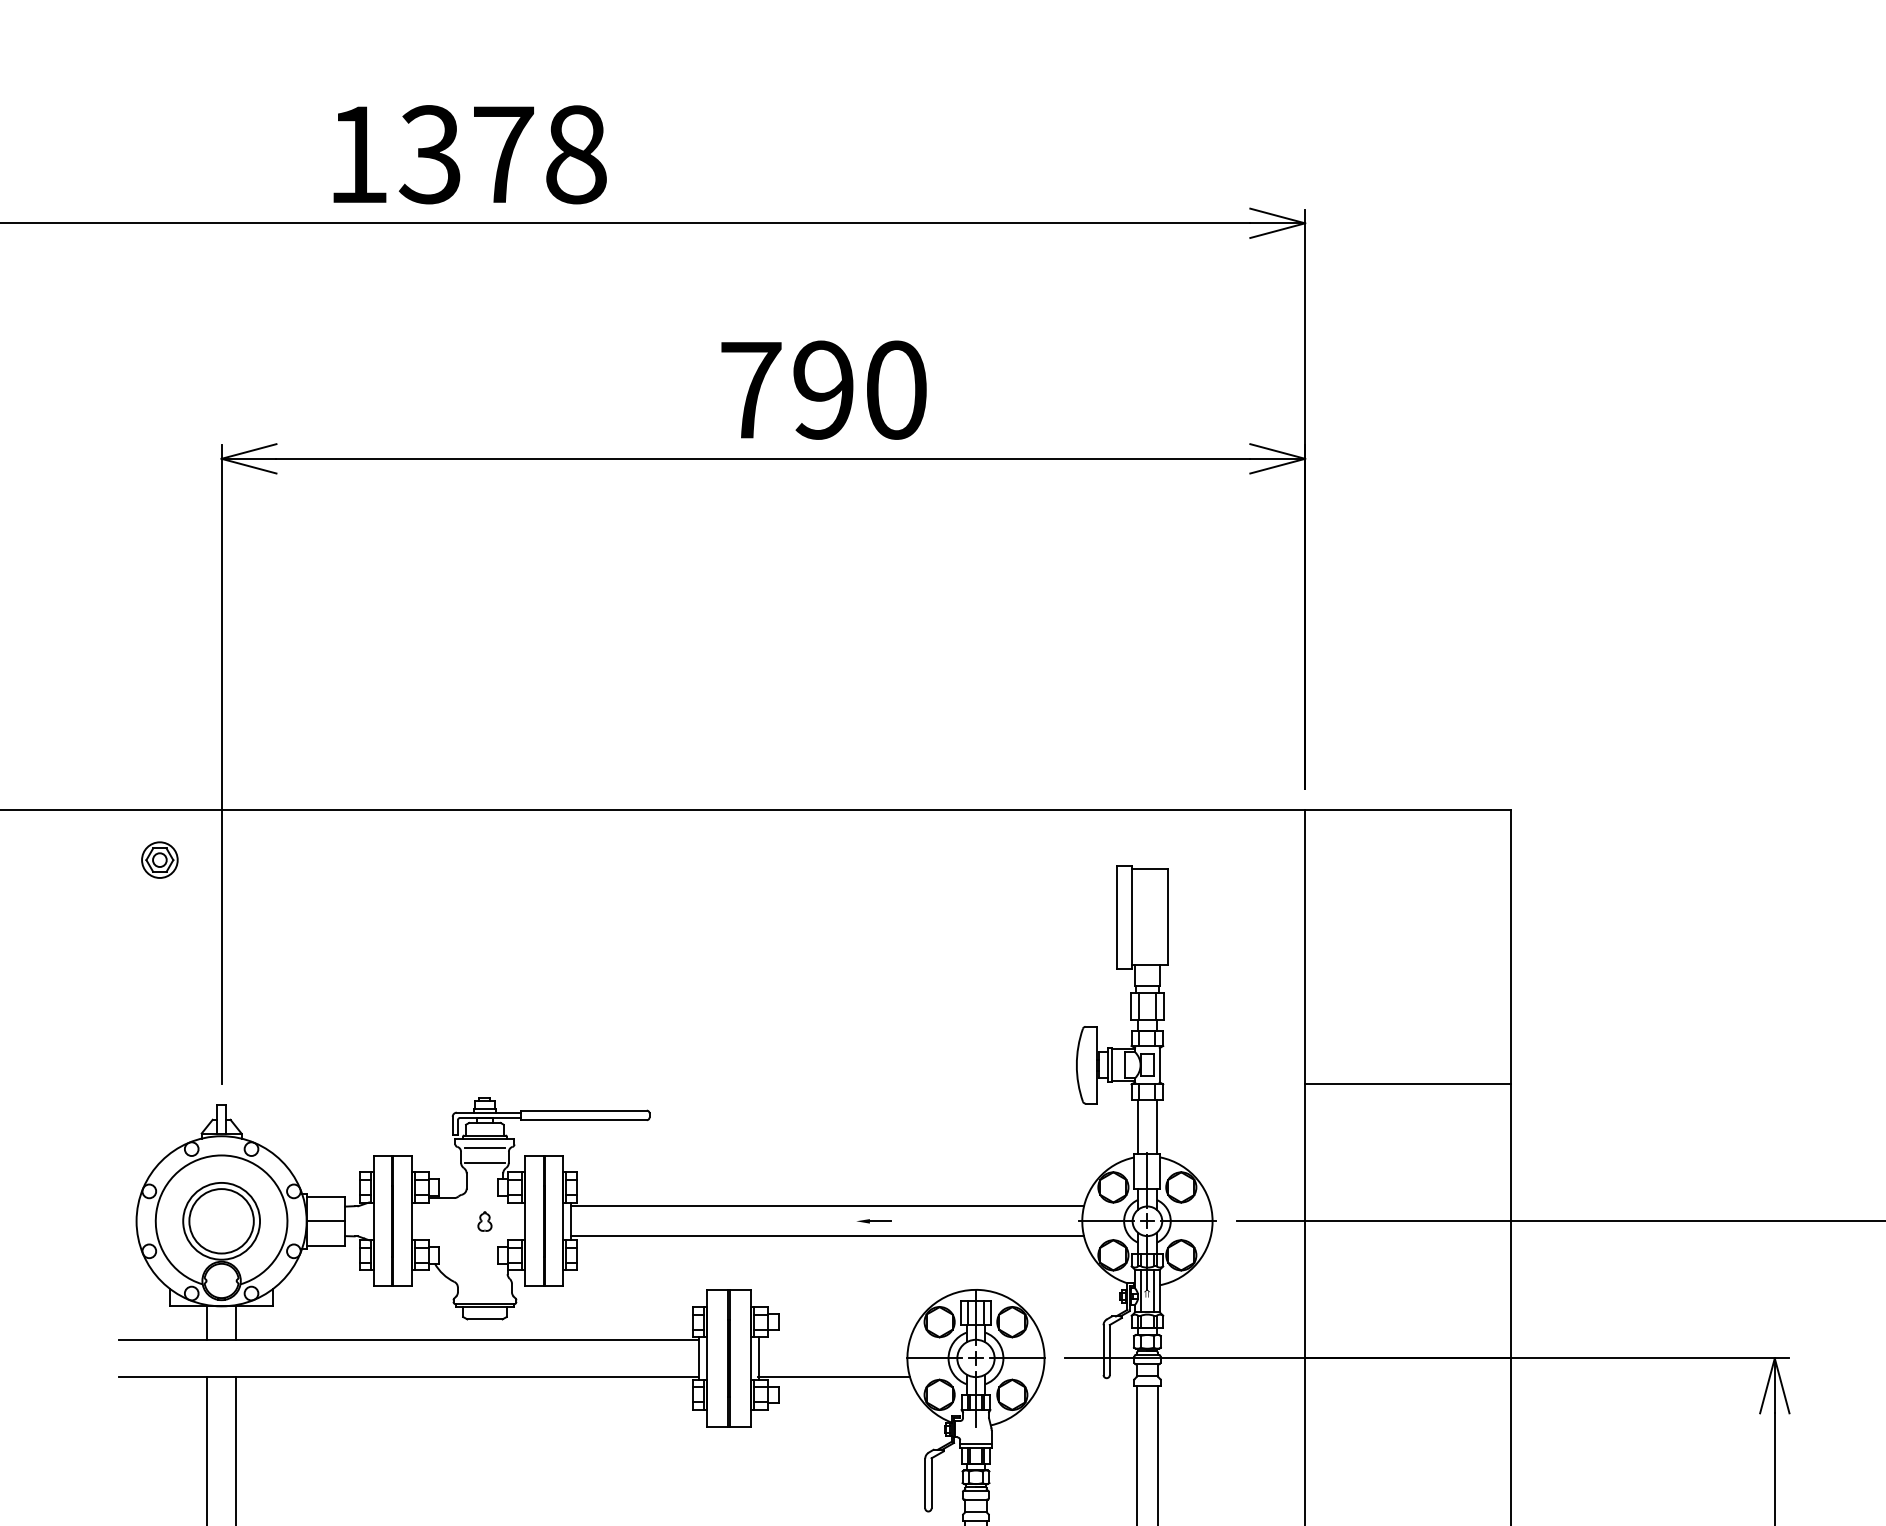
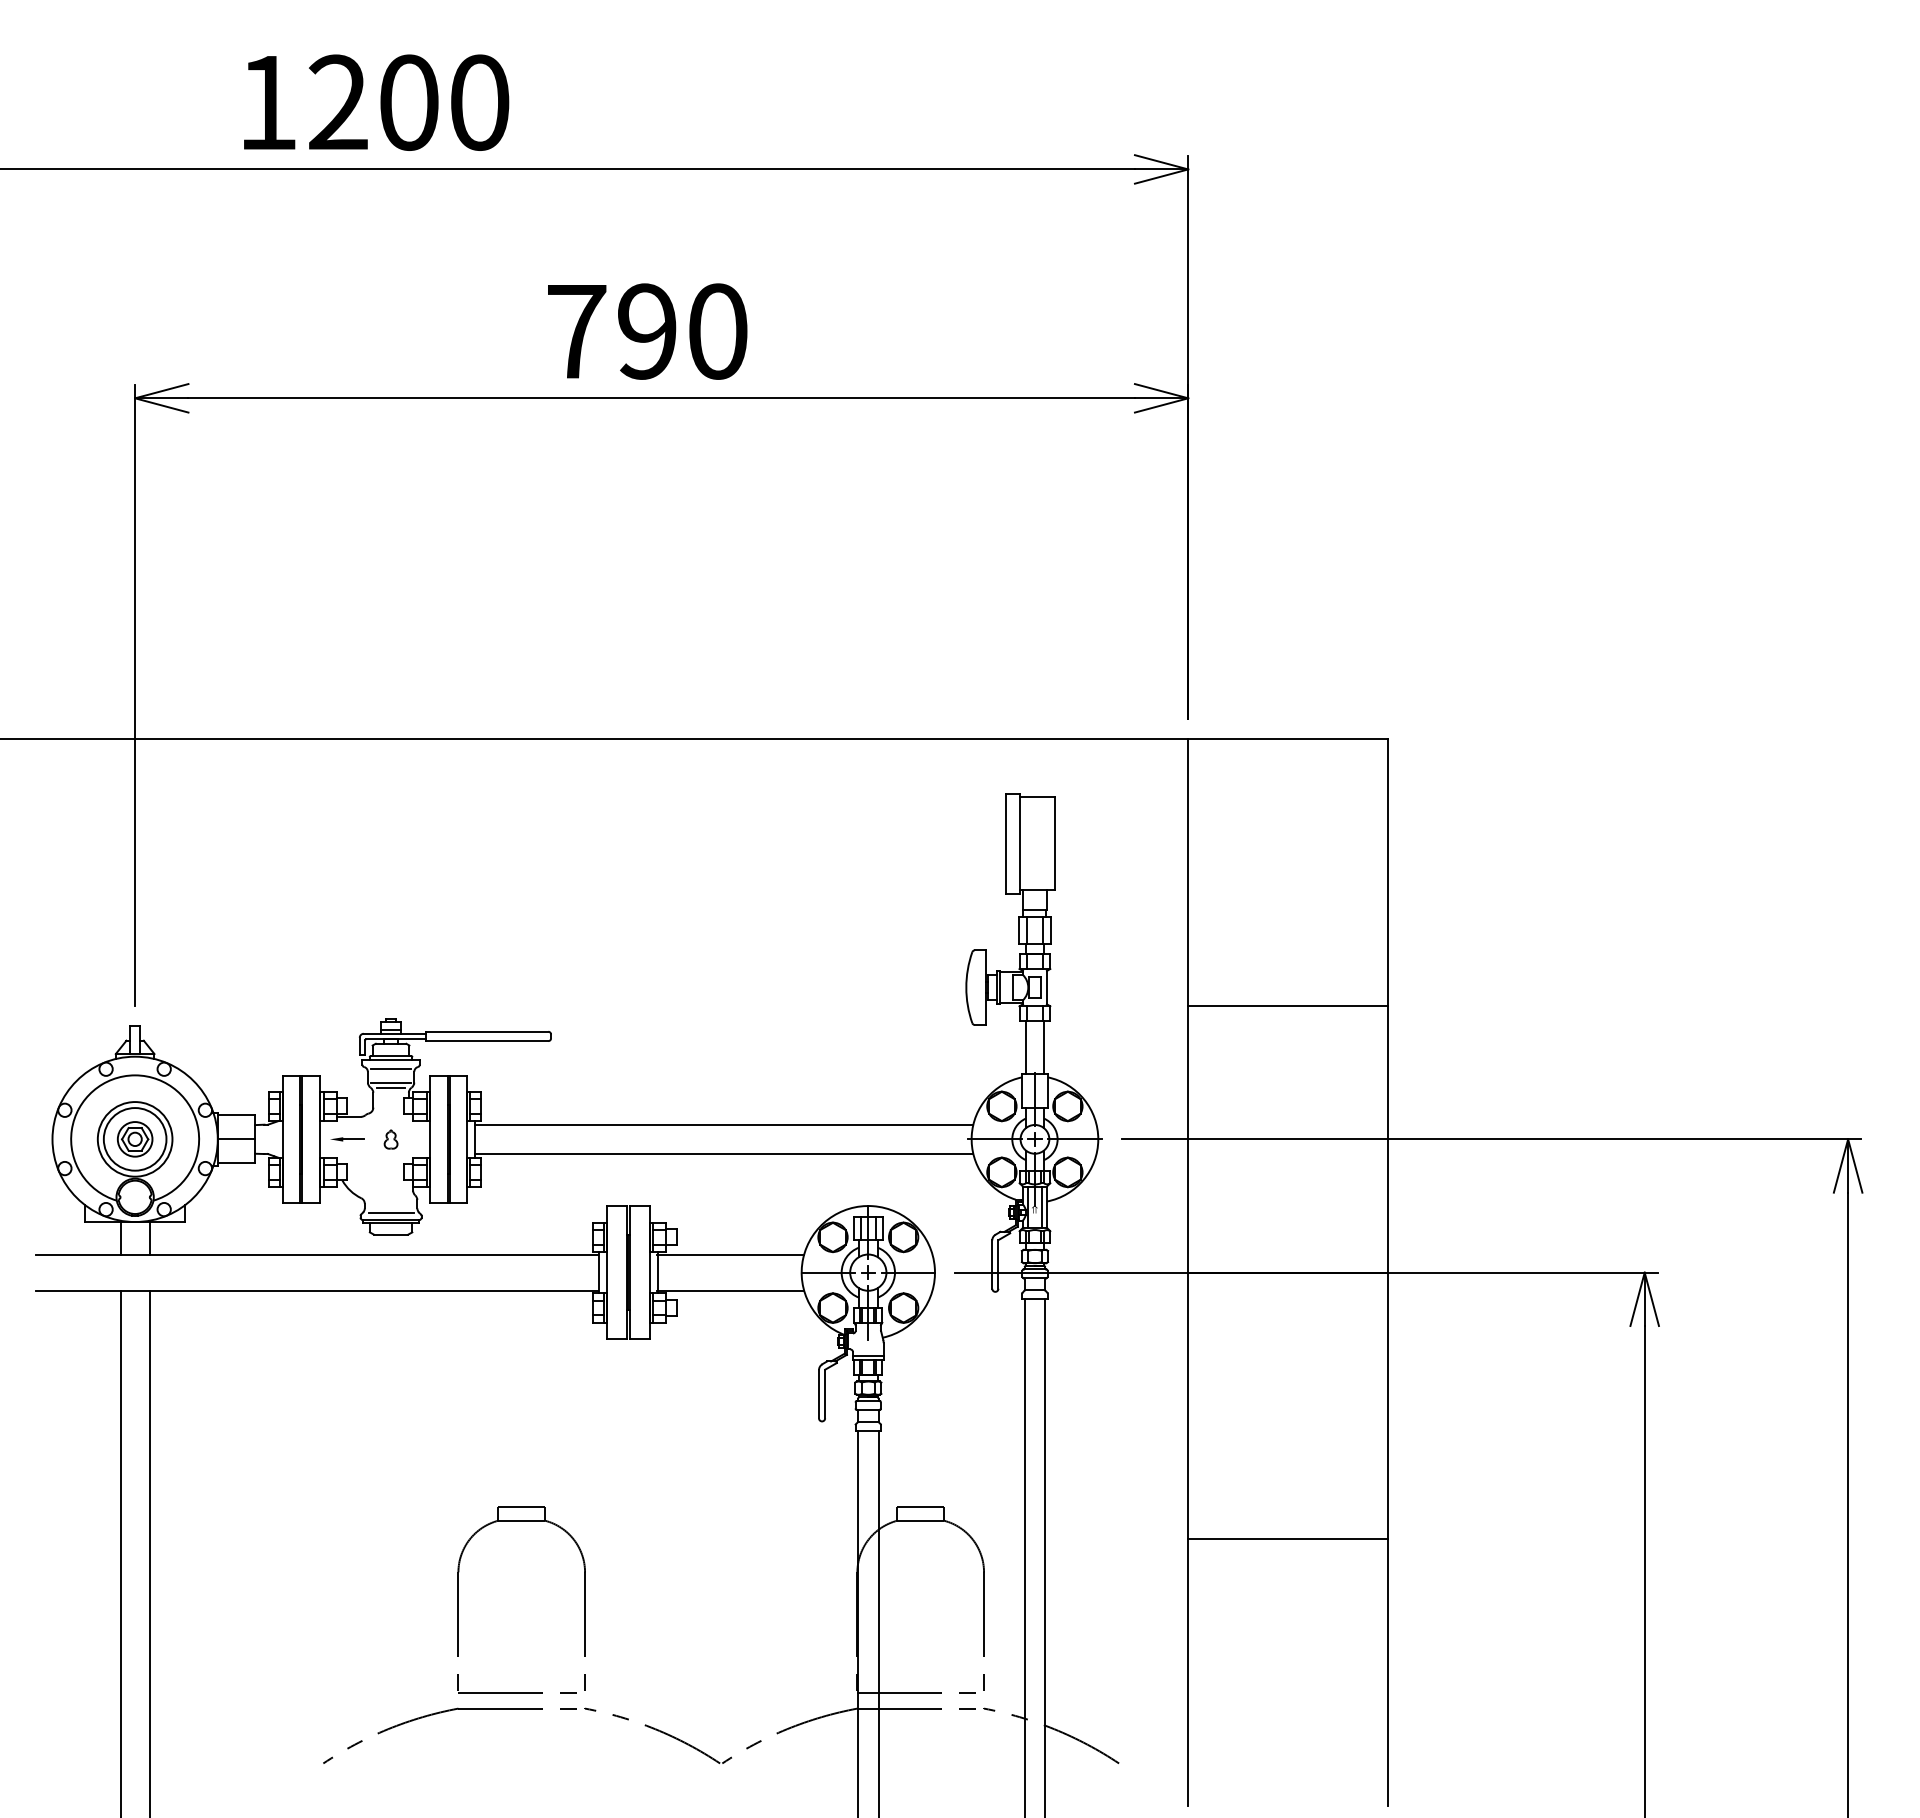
text: (502, 154) -> (408, 102), 1378 -> 1200
text: (823, 390) -> (647, 331), moved
part: (159, 860) -> (134, 1139), moved
line: (485, 1167) -> (391, 1087), added
part: (874, 1221) -> (347, 1139), moved
line: (485, 1296) -> (391, 1212), added
line: (834, 1339) -> (730, 1254), added

